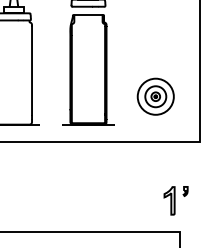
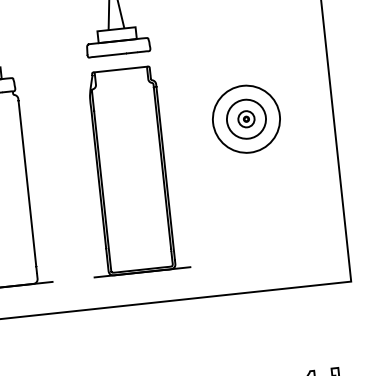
part: (155, 96) -> (245, 118), moved

